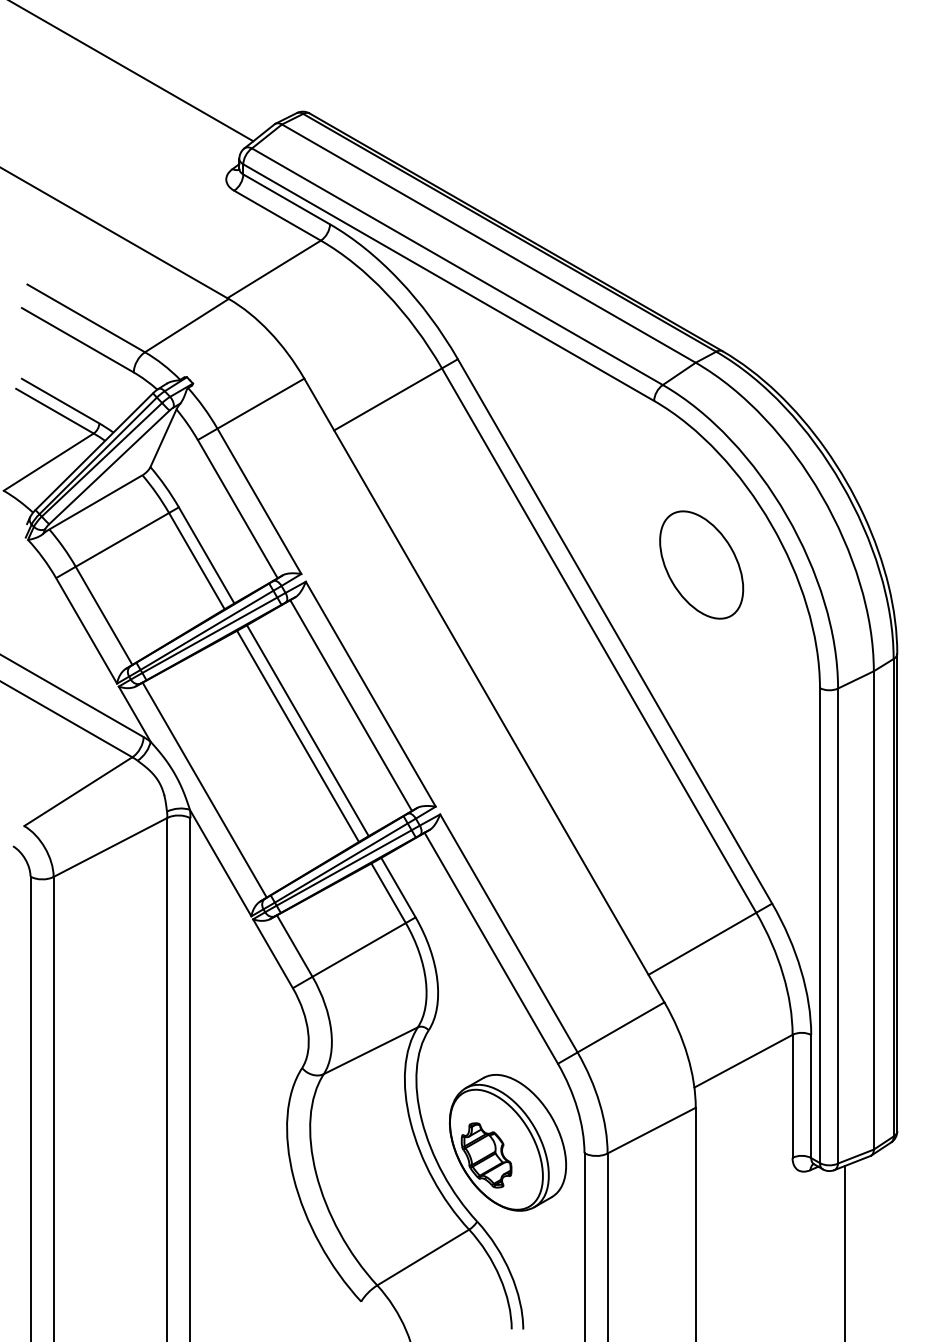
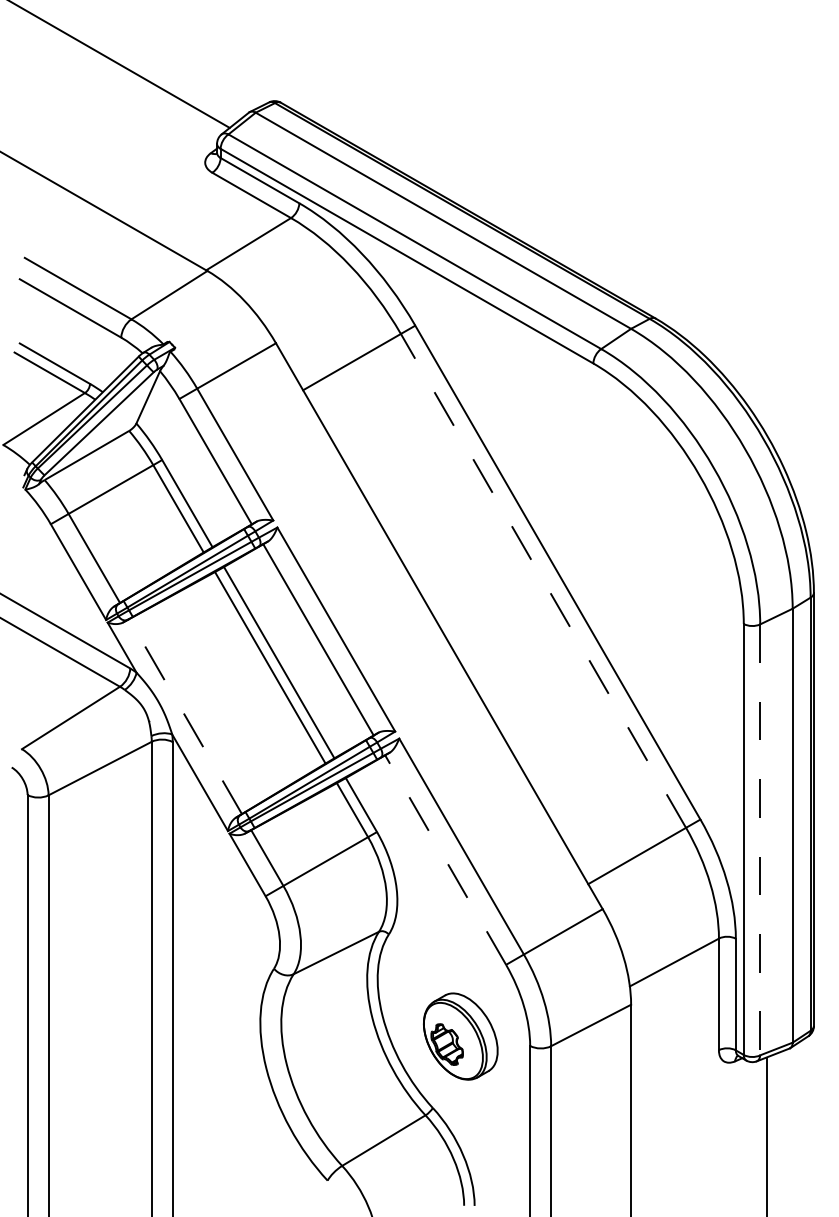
part: (701, 564) -> (636, 511), removed
line: (598, 640) -> (542, 580), solid -> dashed
line: (204, 789) -> (185, 716), solid -> dashed
line: (838, 926) -> (760, 840), solid -> dashed
line: (491, 947) -> (445, 859), solid -> dashed
part: (507, 1142) -> (460, 1036), size x0.7

